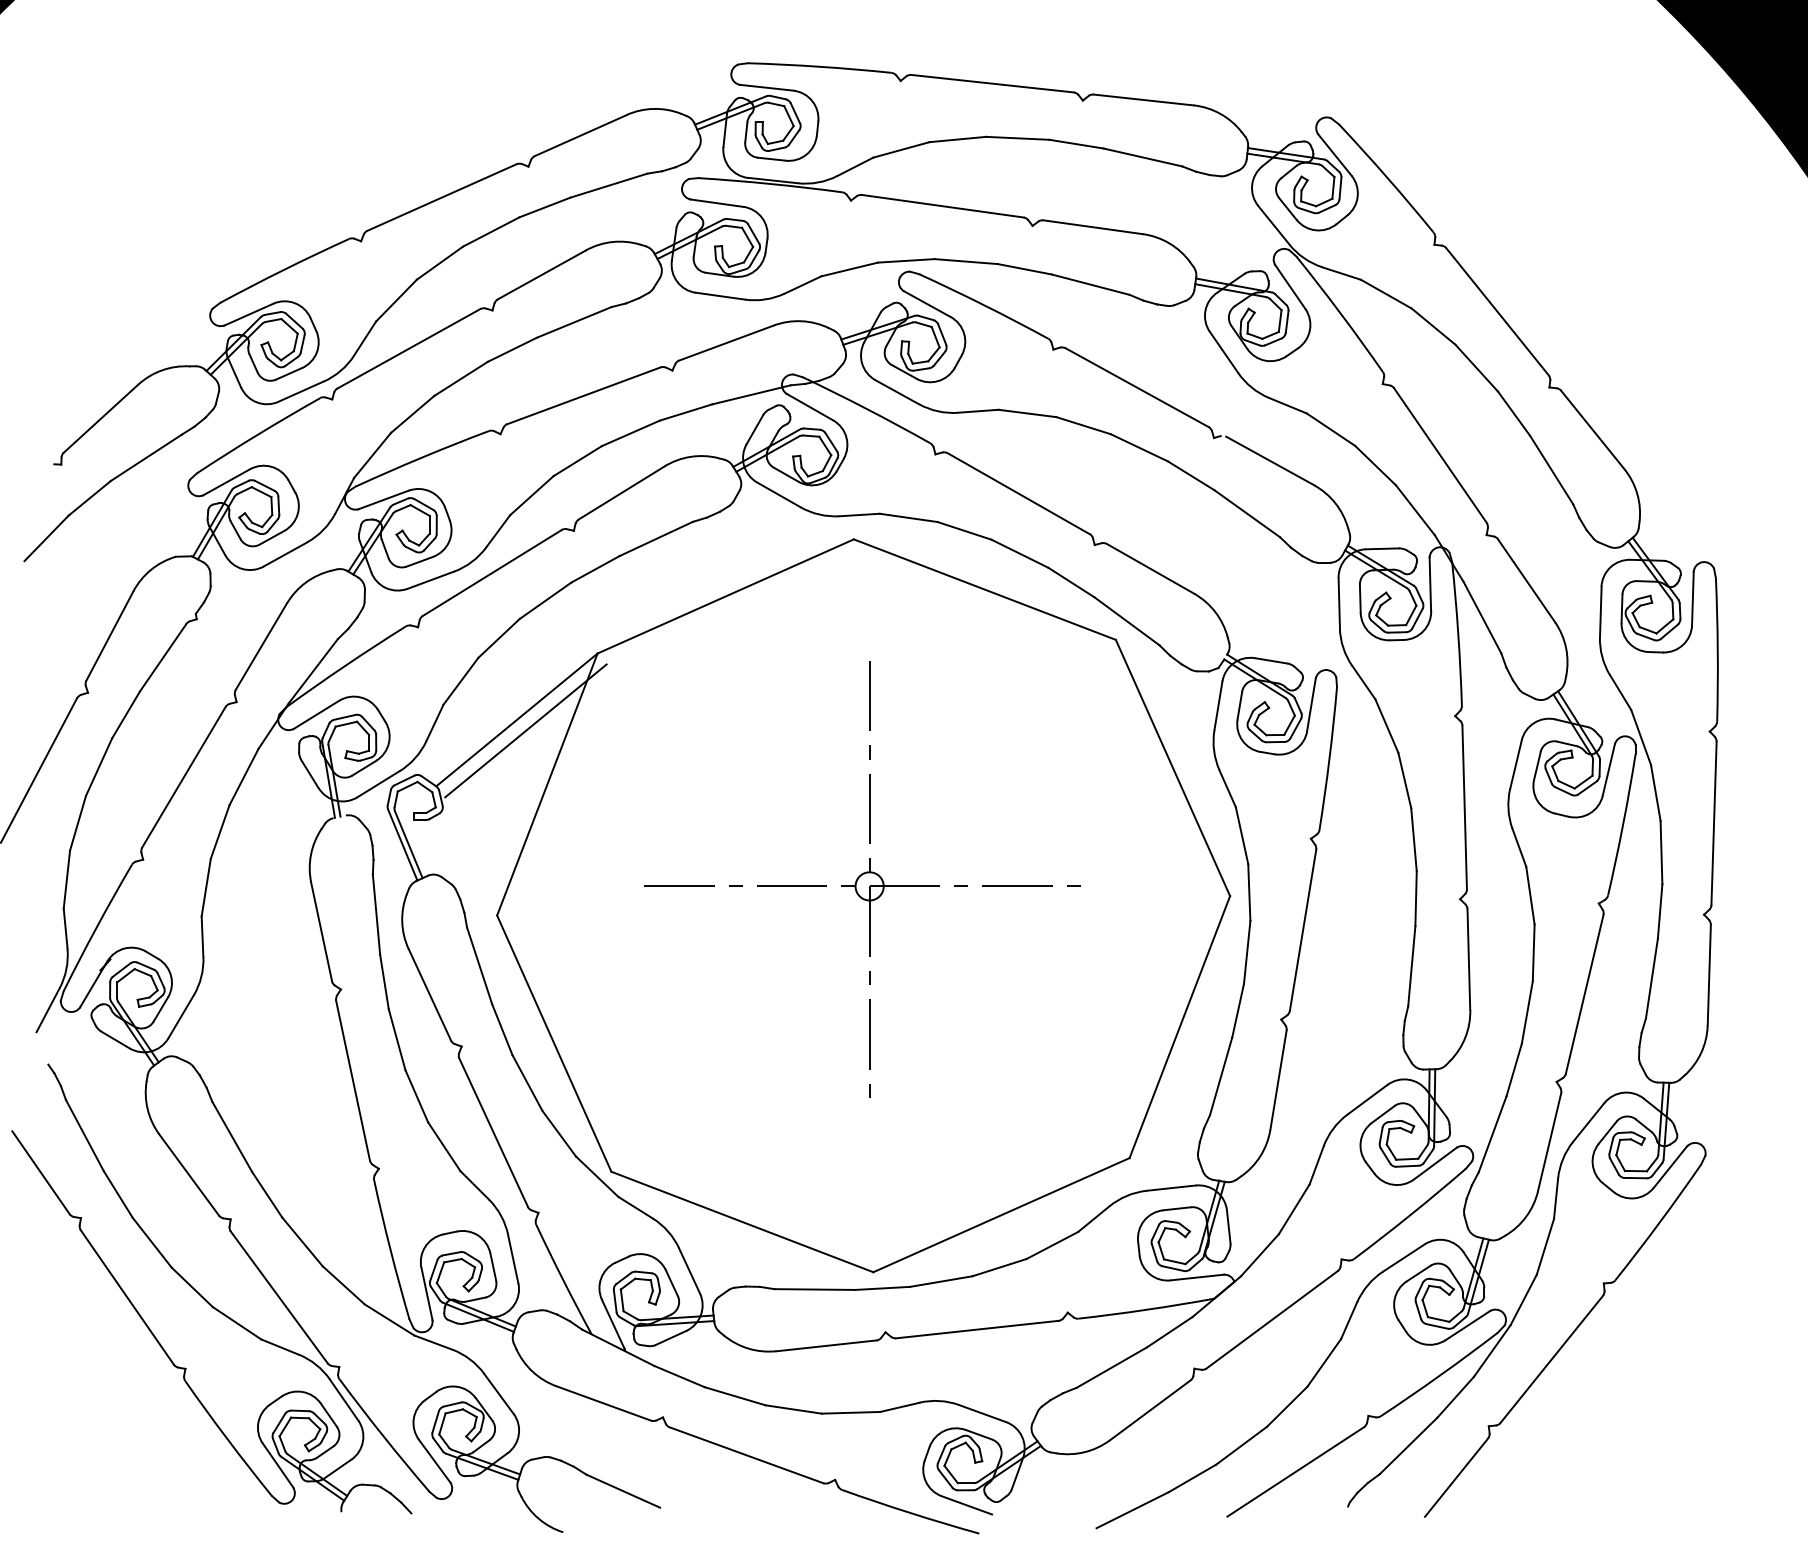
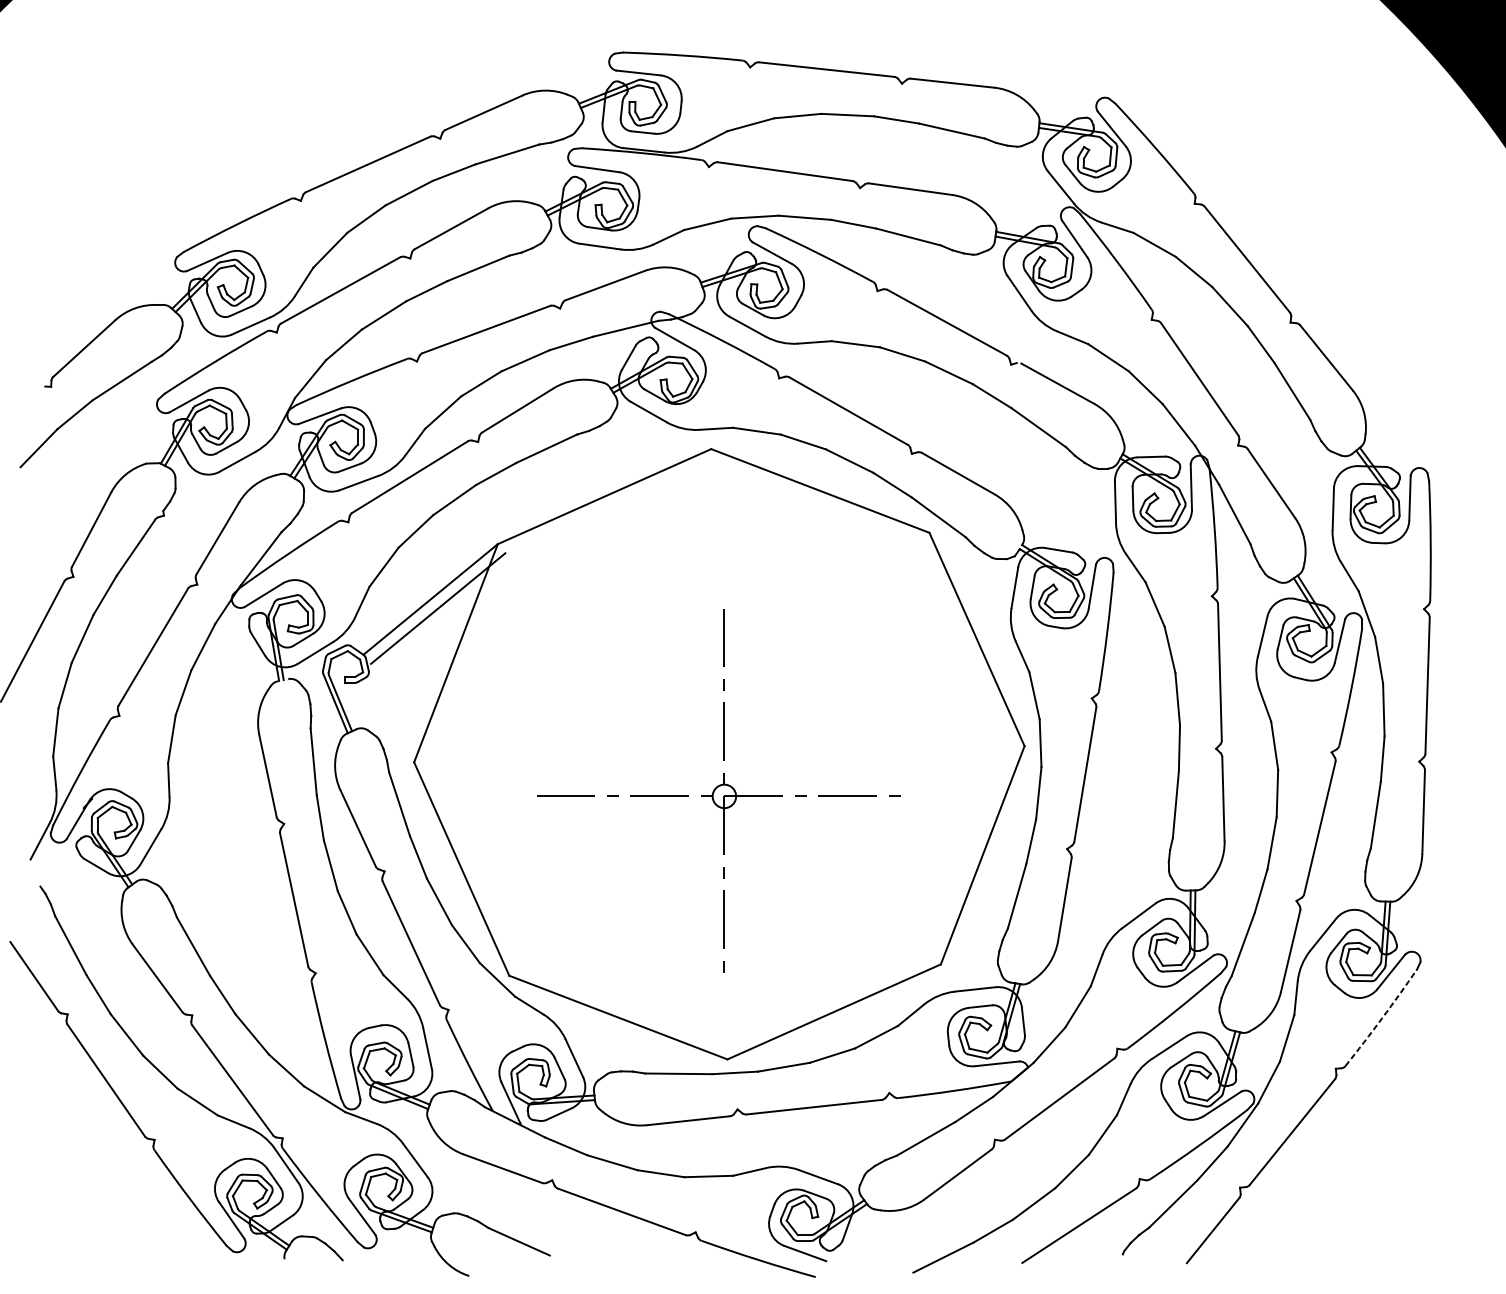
part: (862, 879) -> (718, 790), moved
arc: (1659, 1223) -> (1382, 1018), solid -> dashed

